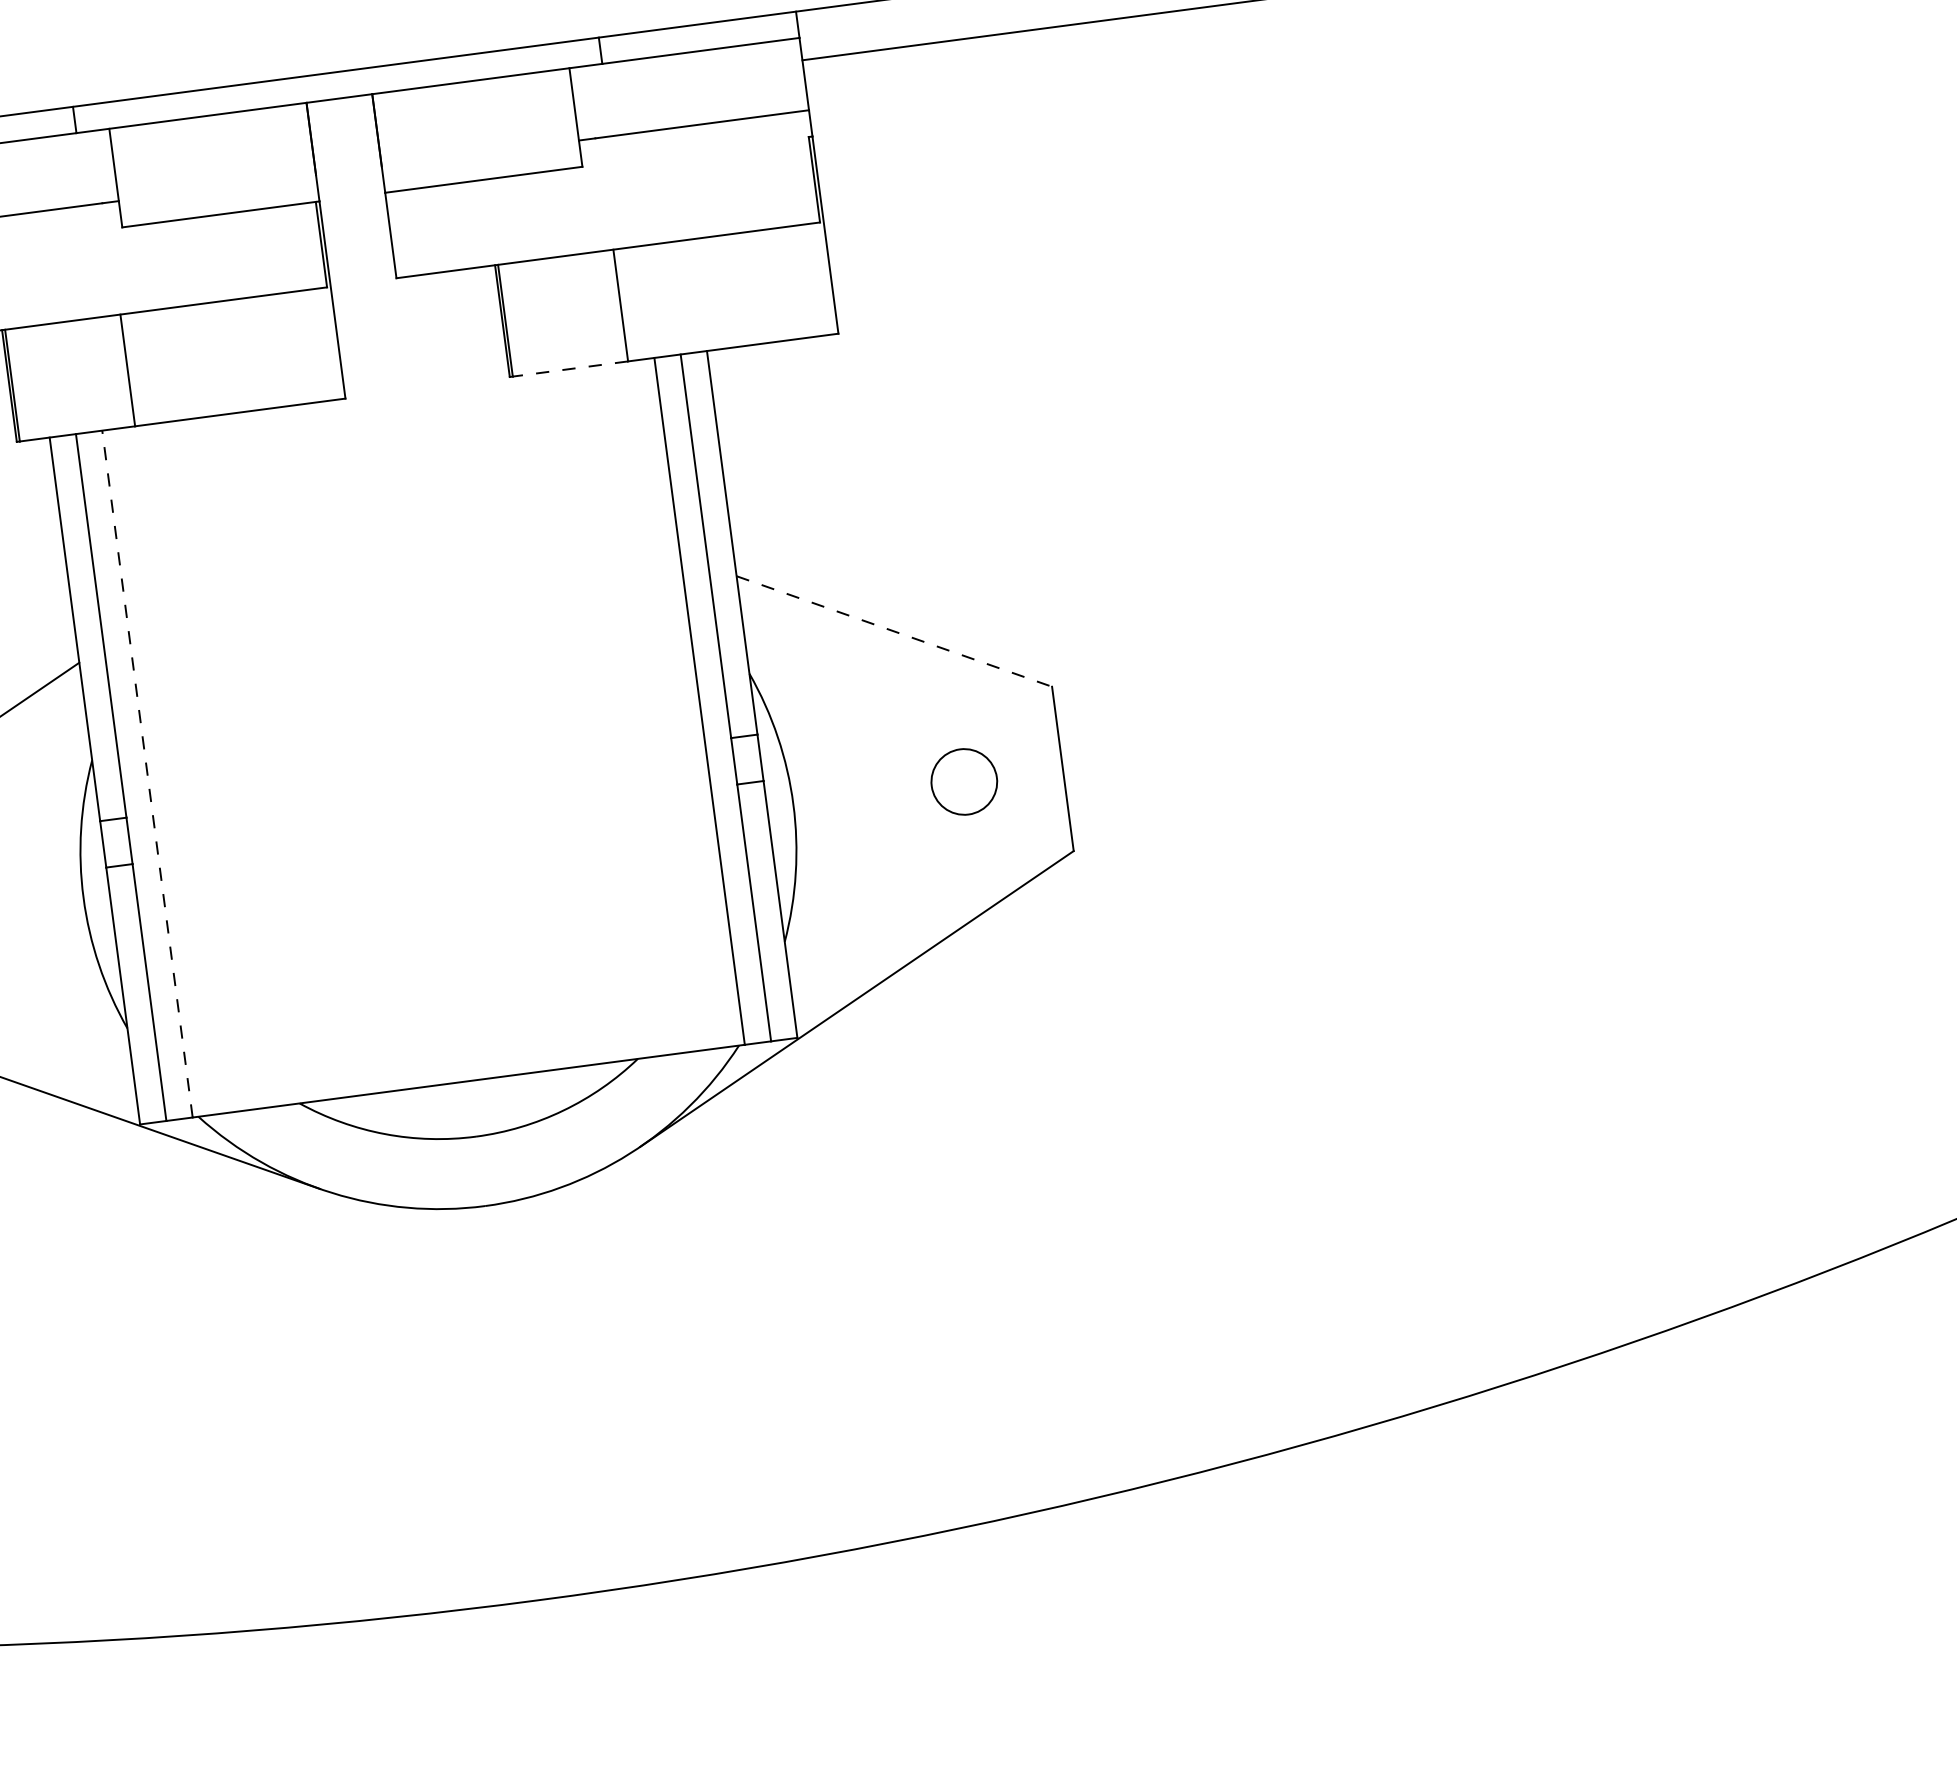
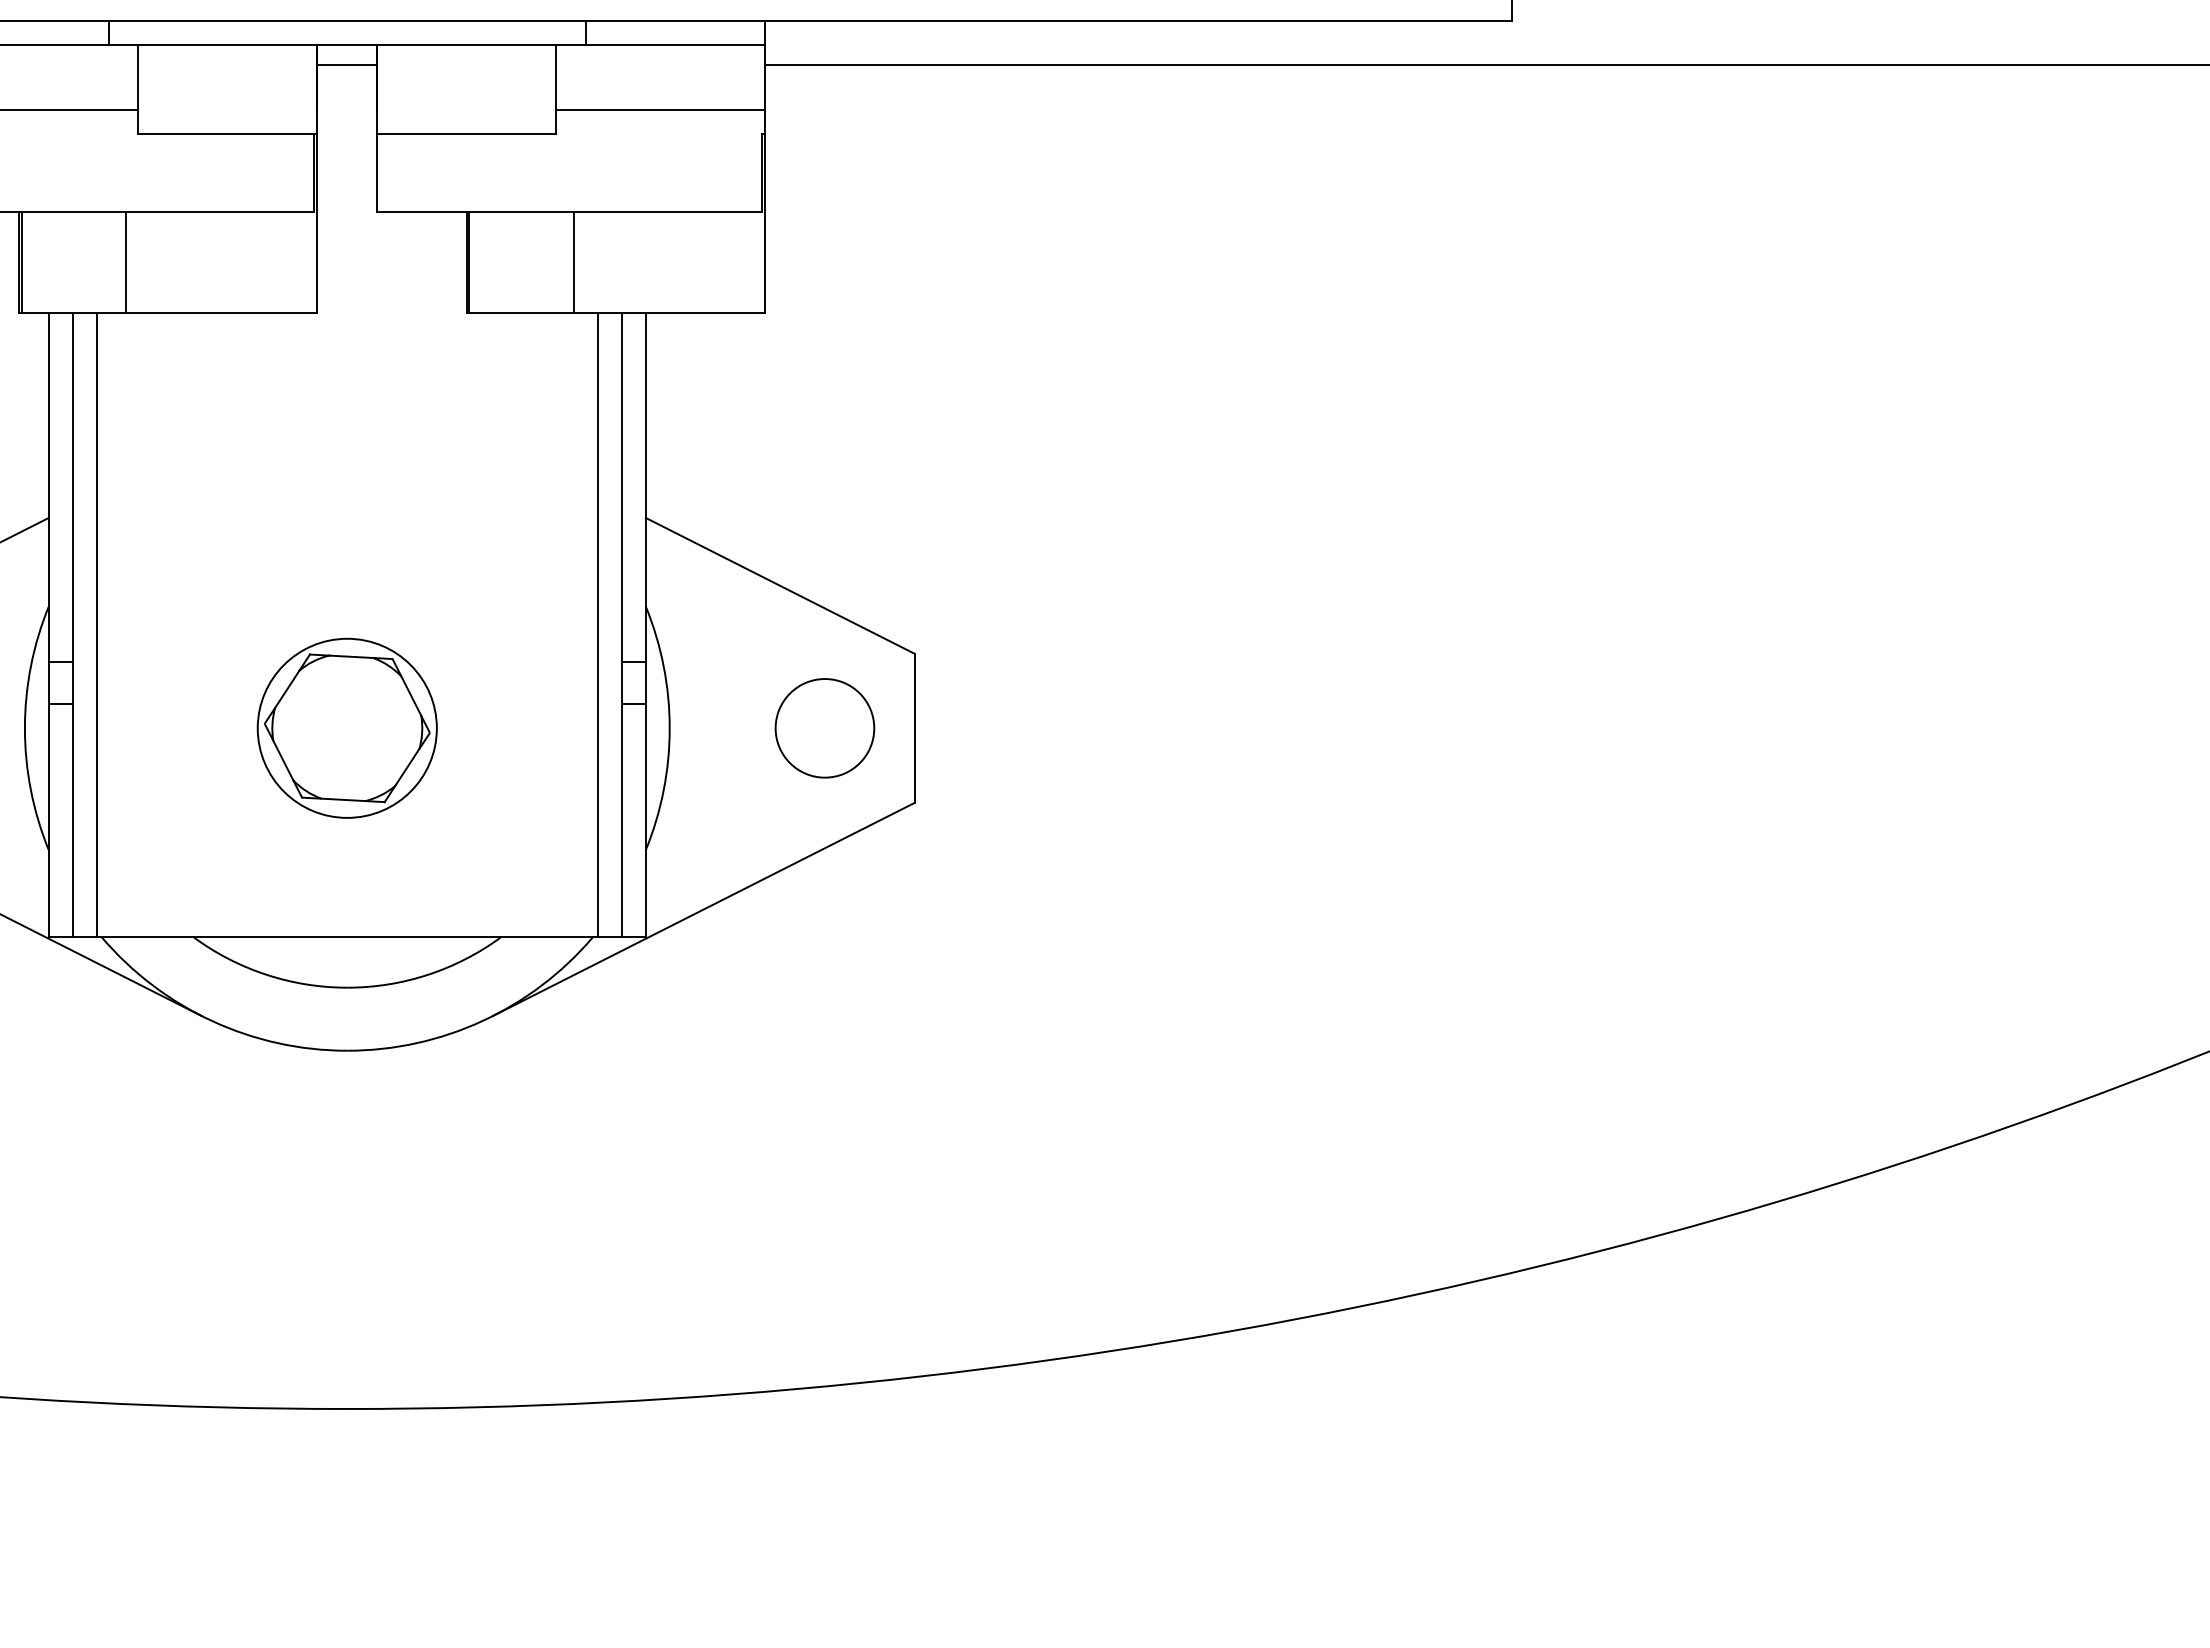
line: (342, 121) -> (347, 65), added
line: (570, 369) -> (521, 313), dashed -> solid
line: (894, 631) -> (780, 585), dashed -> solid
line: (147, 774) -> (96, 625), dashed -> solid
circle: (963, 782) -> (824, 728), size x1.67
part: (437, 850) -> (346, 727), added

